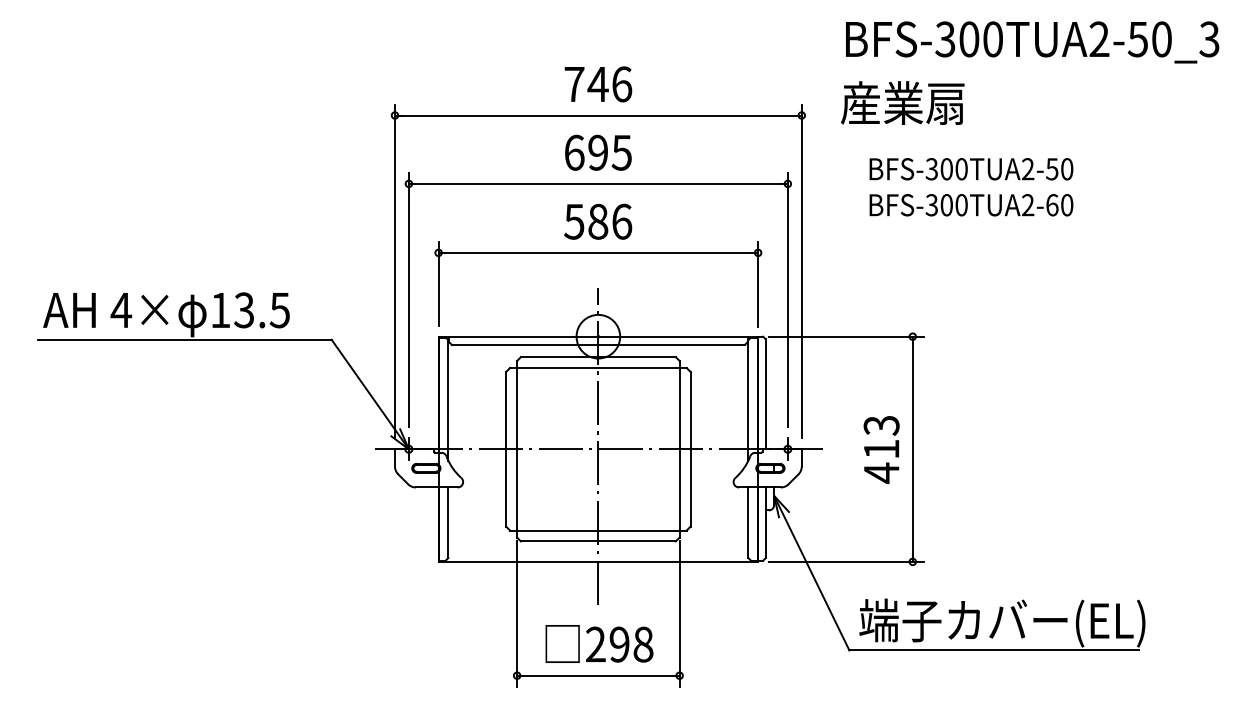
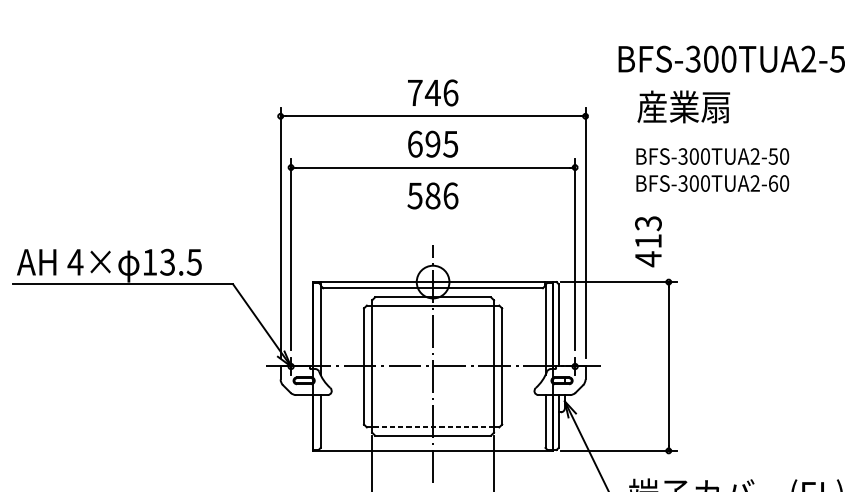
text: (902, 102) -> (683, 106), moved
part: (598, 253) -> (433, 219), removed
text: (881, 449) -> (648, 241), moved
line: (597, 530) -> (432, 427), solid -> dashed

